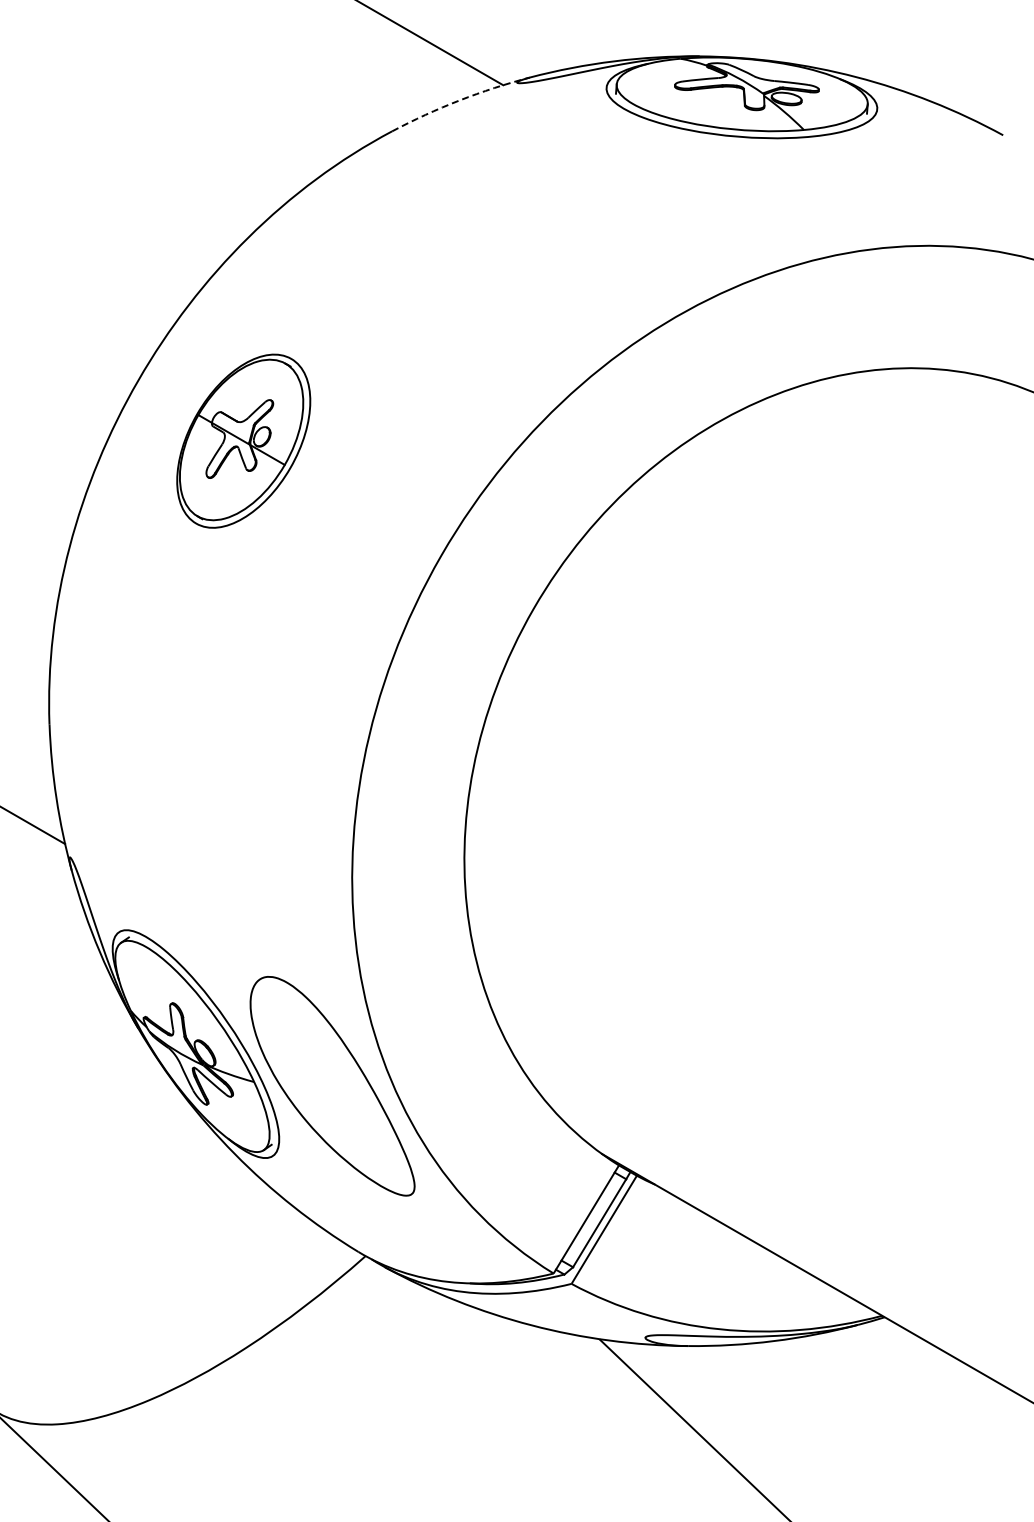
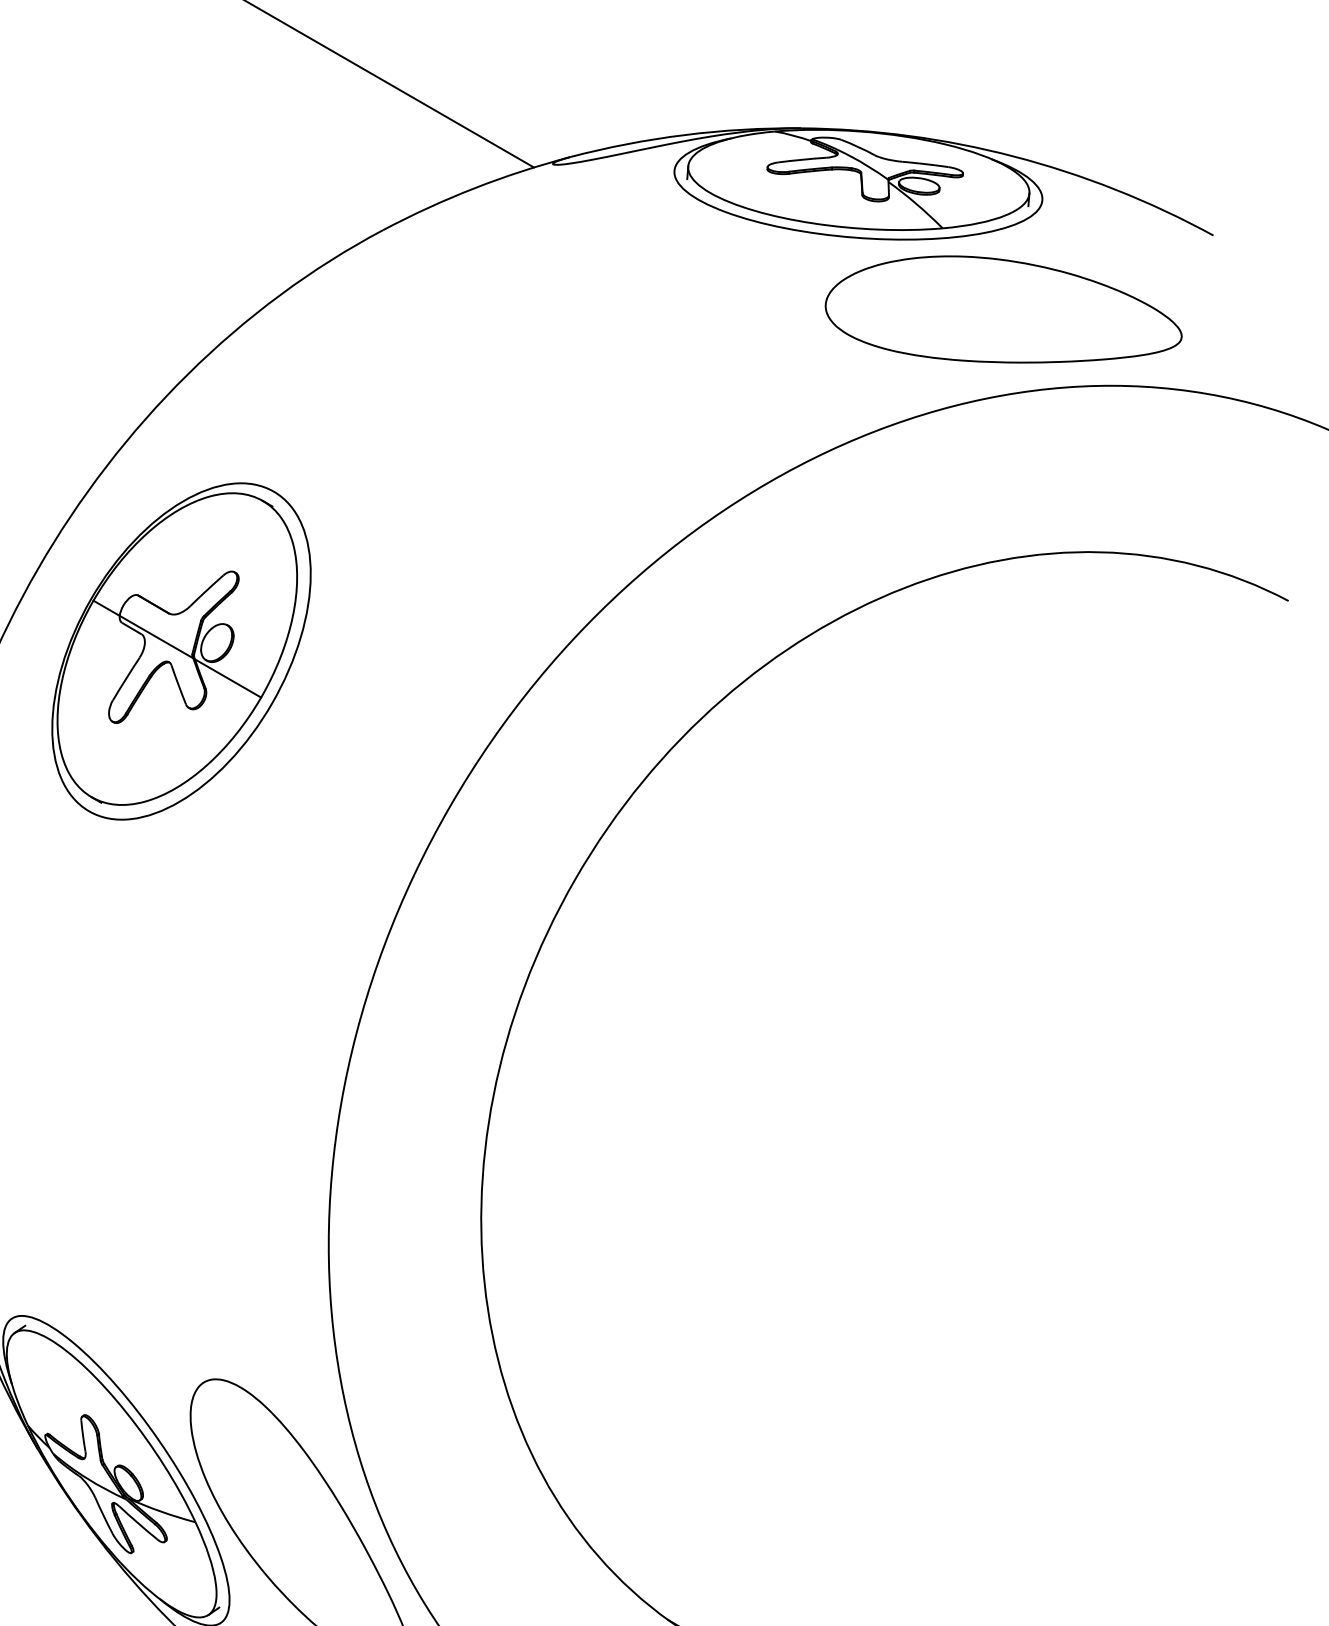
arc: (459, 100) -> (474, 188), dashed -> solid
part: (848, 189) -> (1003, 309), added
part: (243, 440) -> (181, 650), size x1.43

